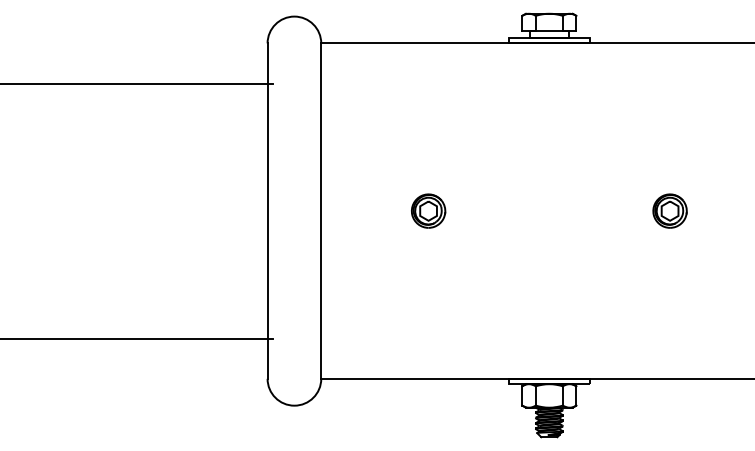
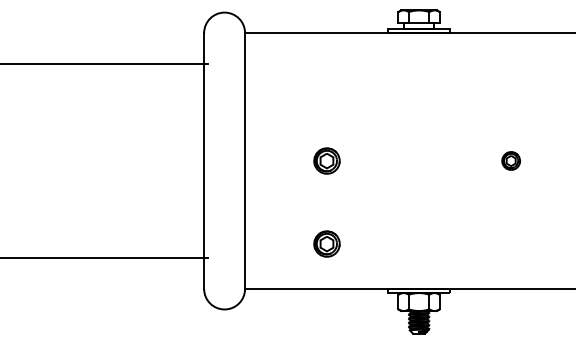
part: (669, 210) -> (510, 160), size x0.7
part: (427, 319) -> (326, 243), added

